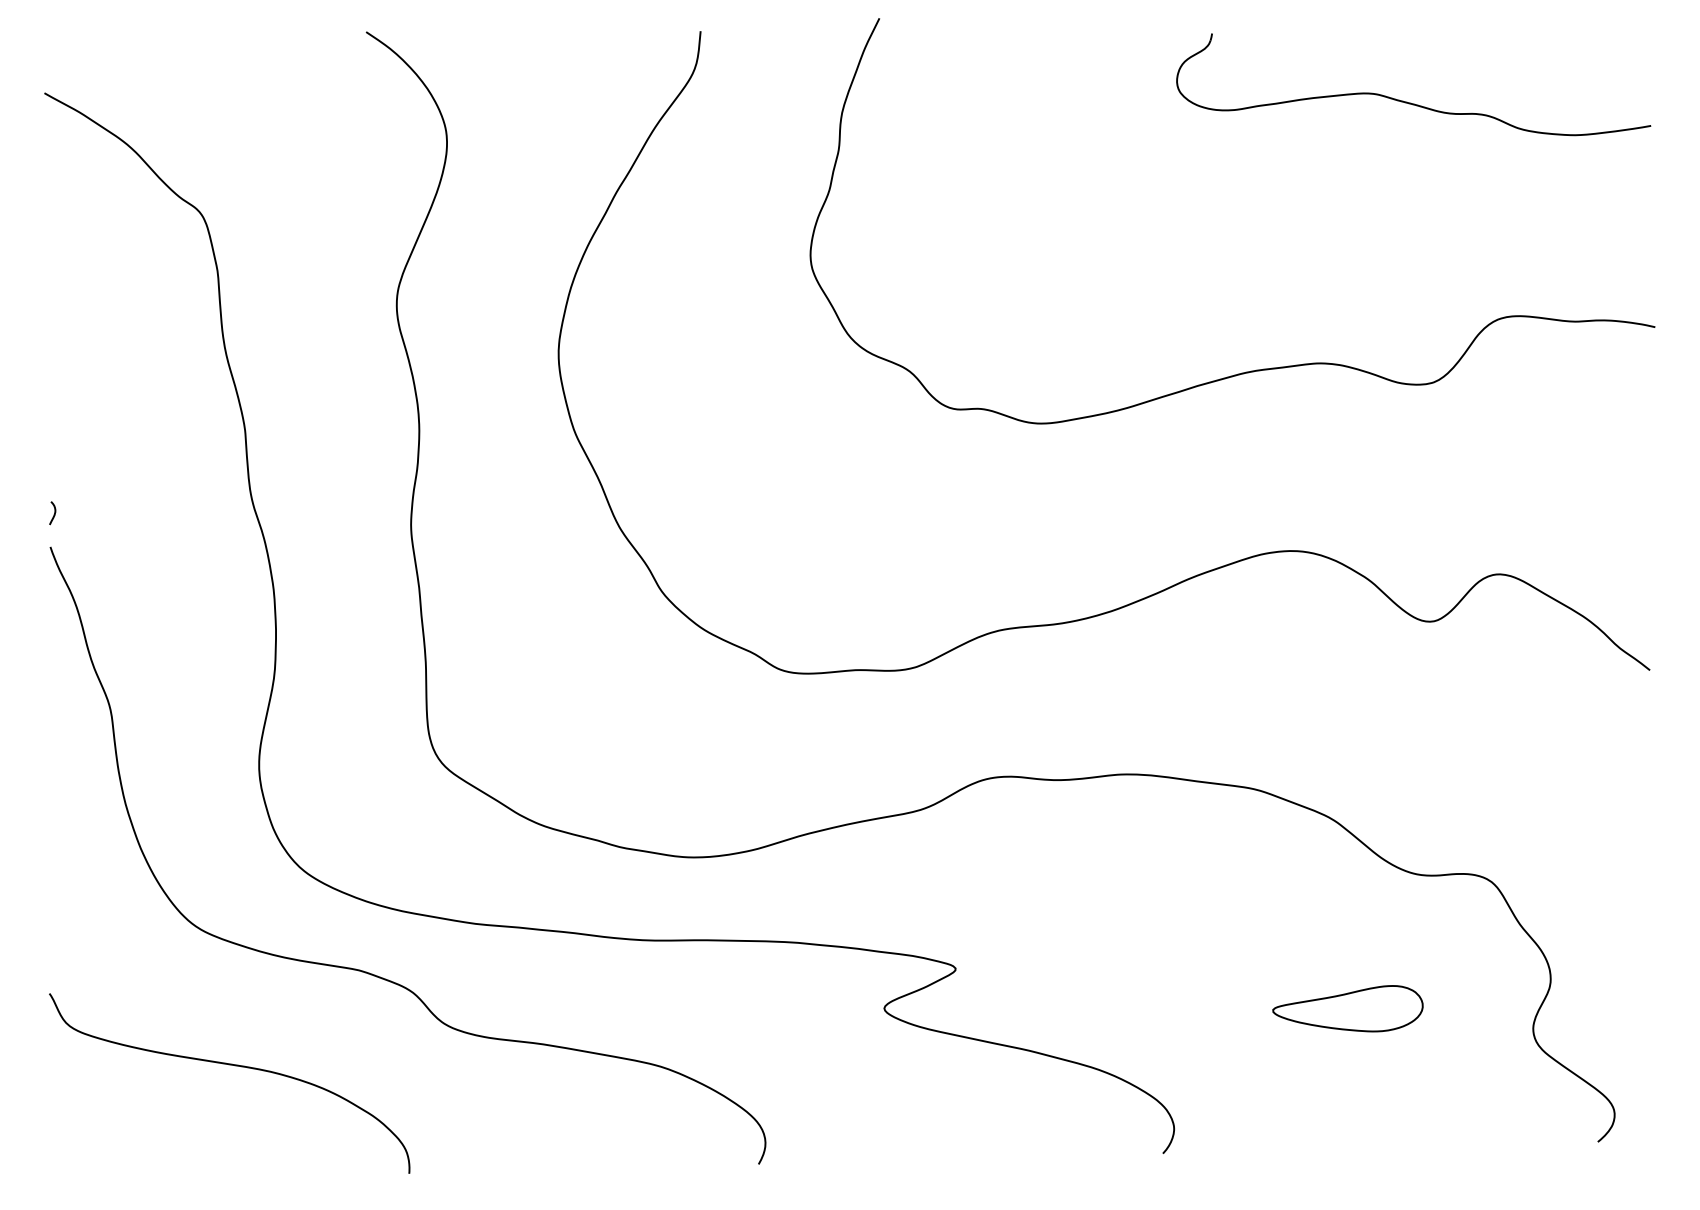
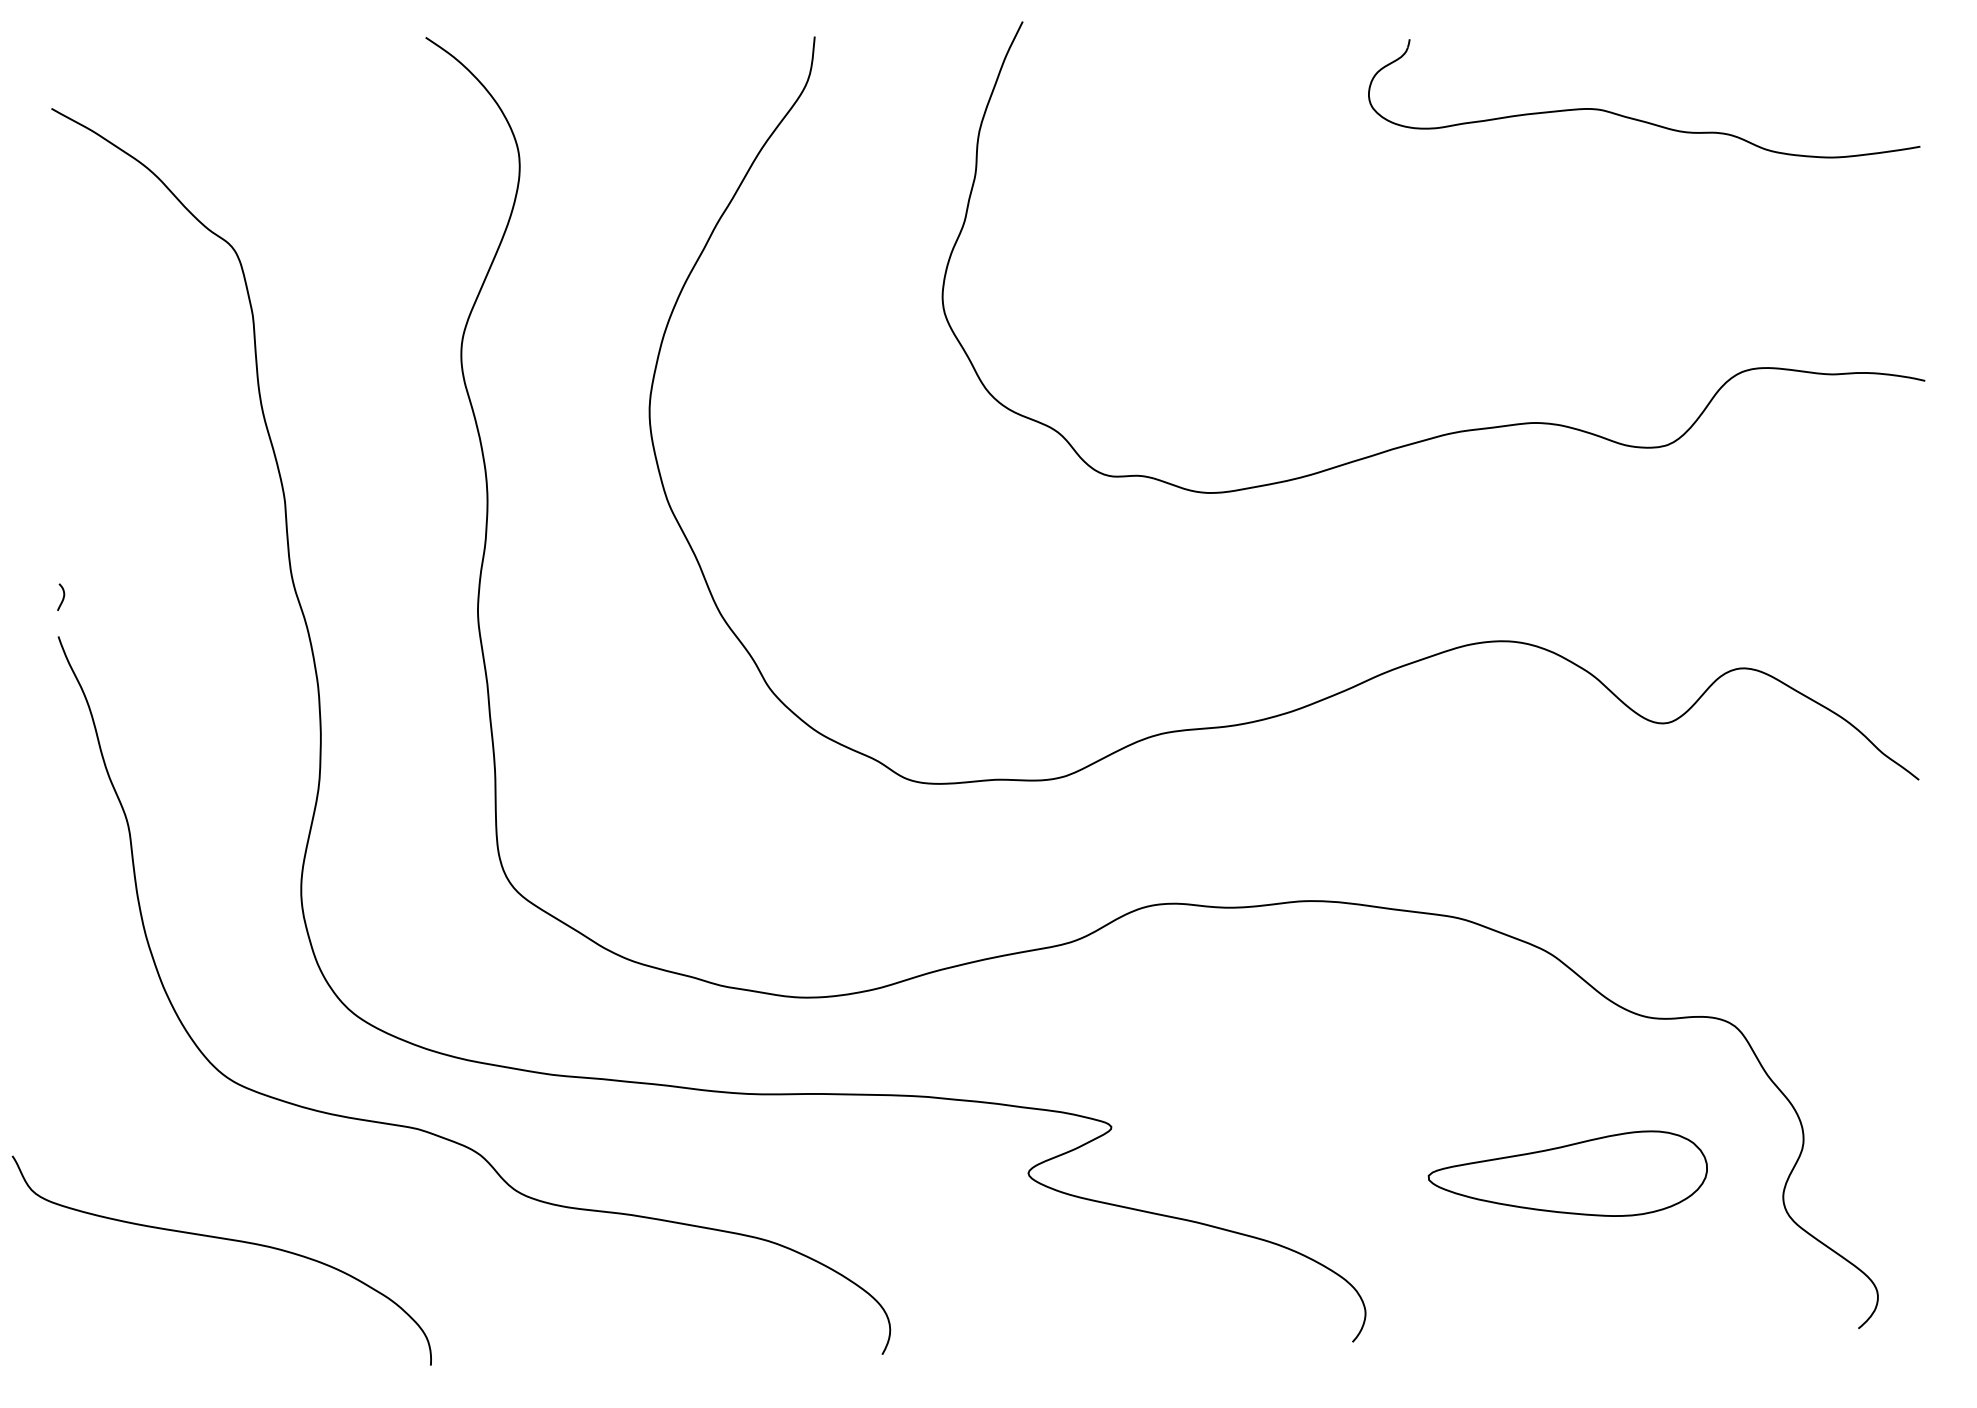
part: (1347, 1008) -> (1567, 1173), size x1.6
curve: (234, 1066) -> (227, 1240), moved

